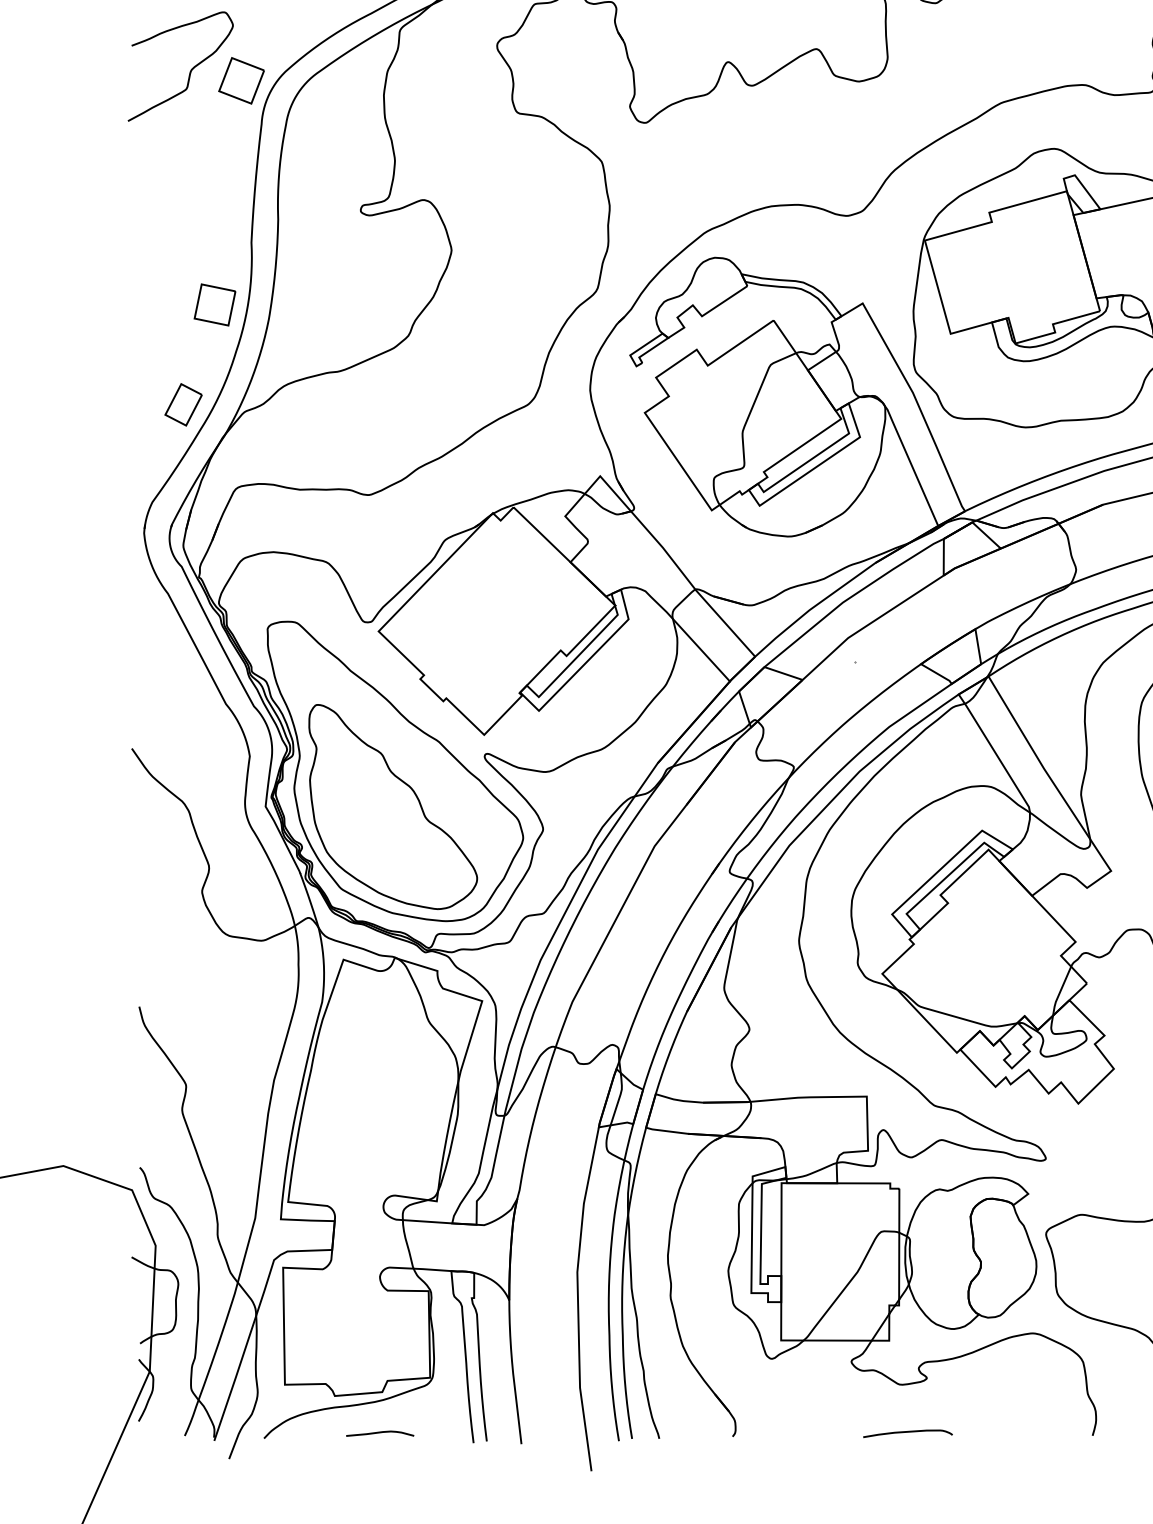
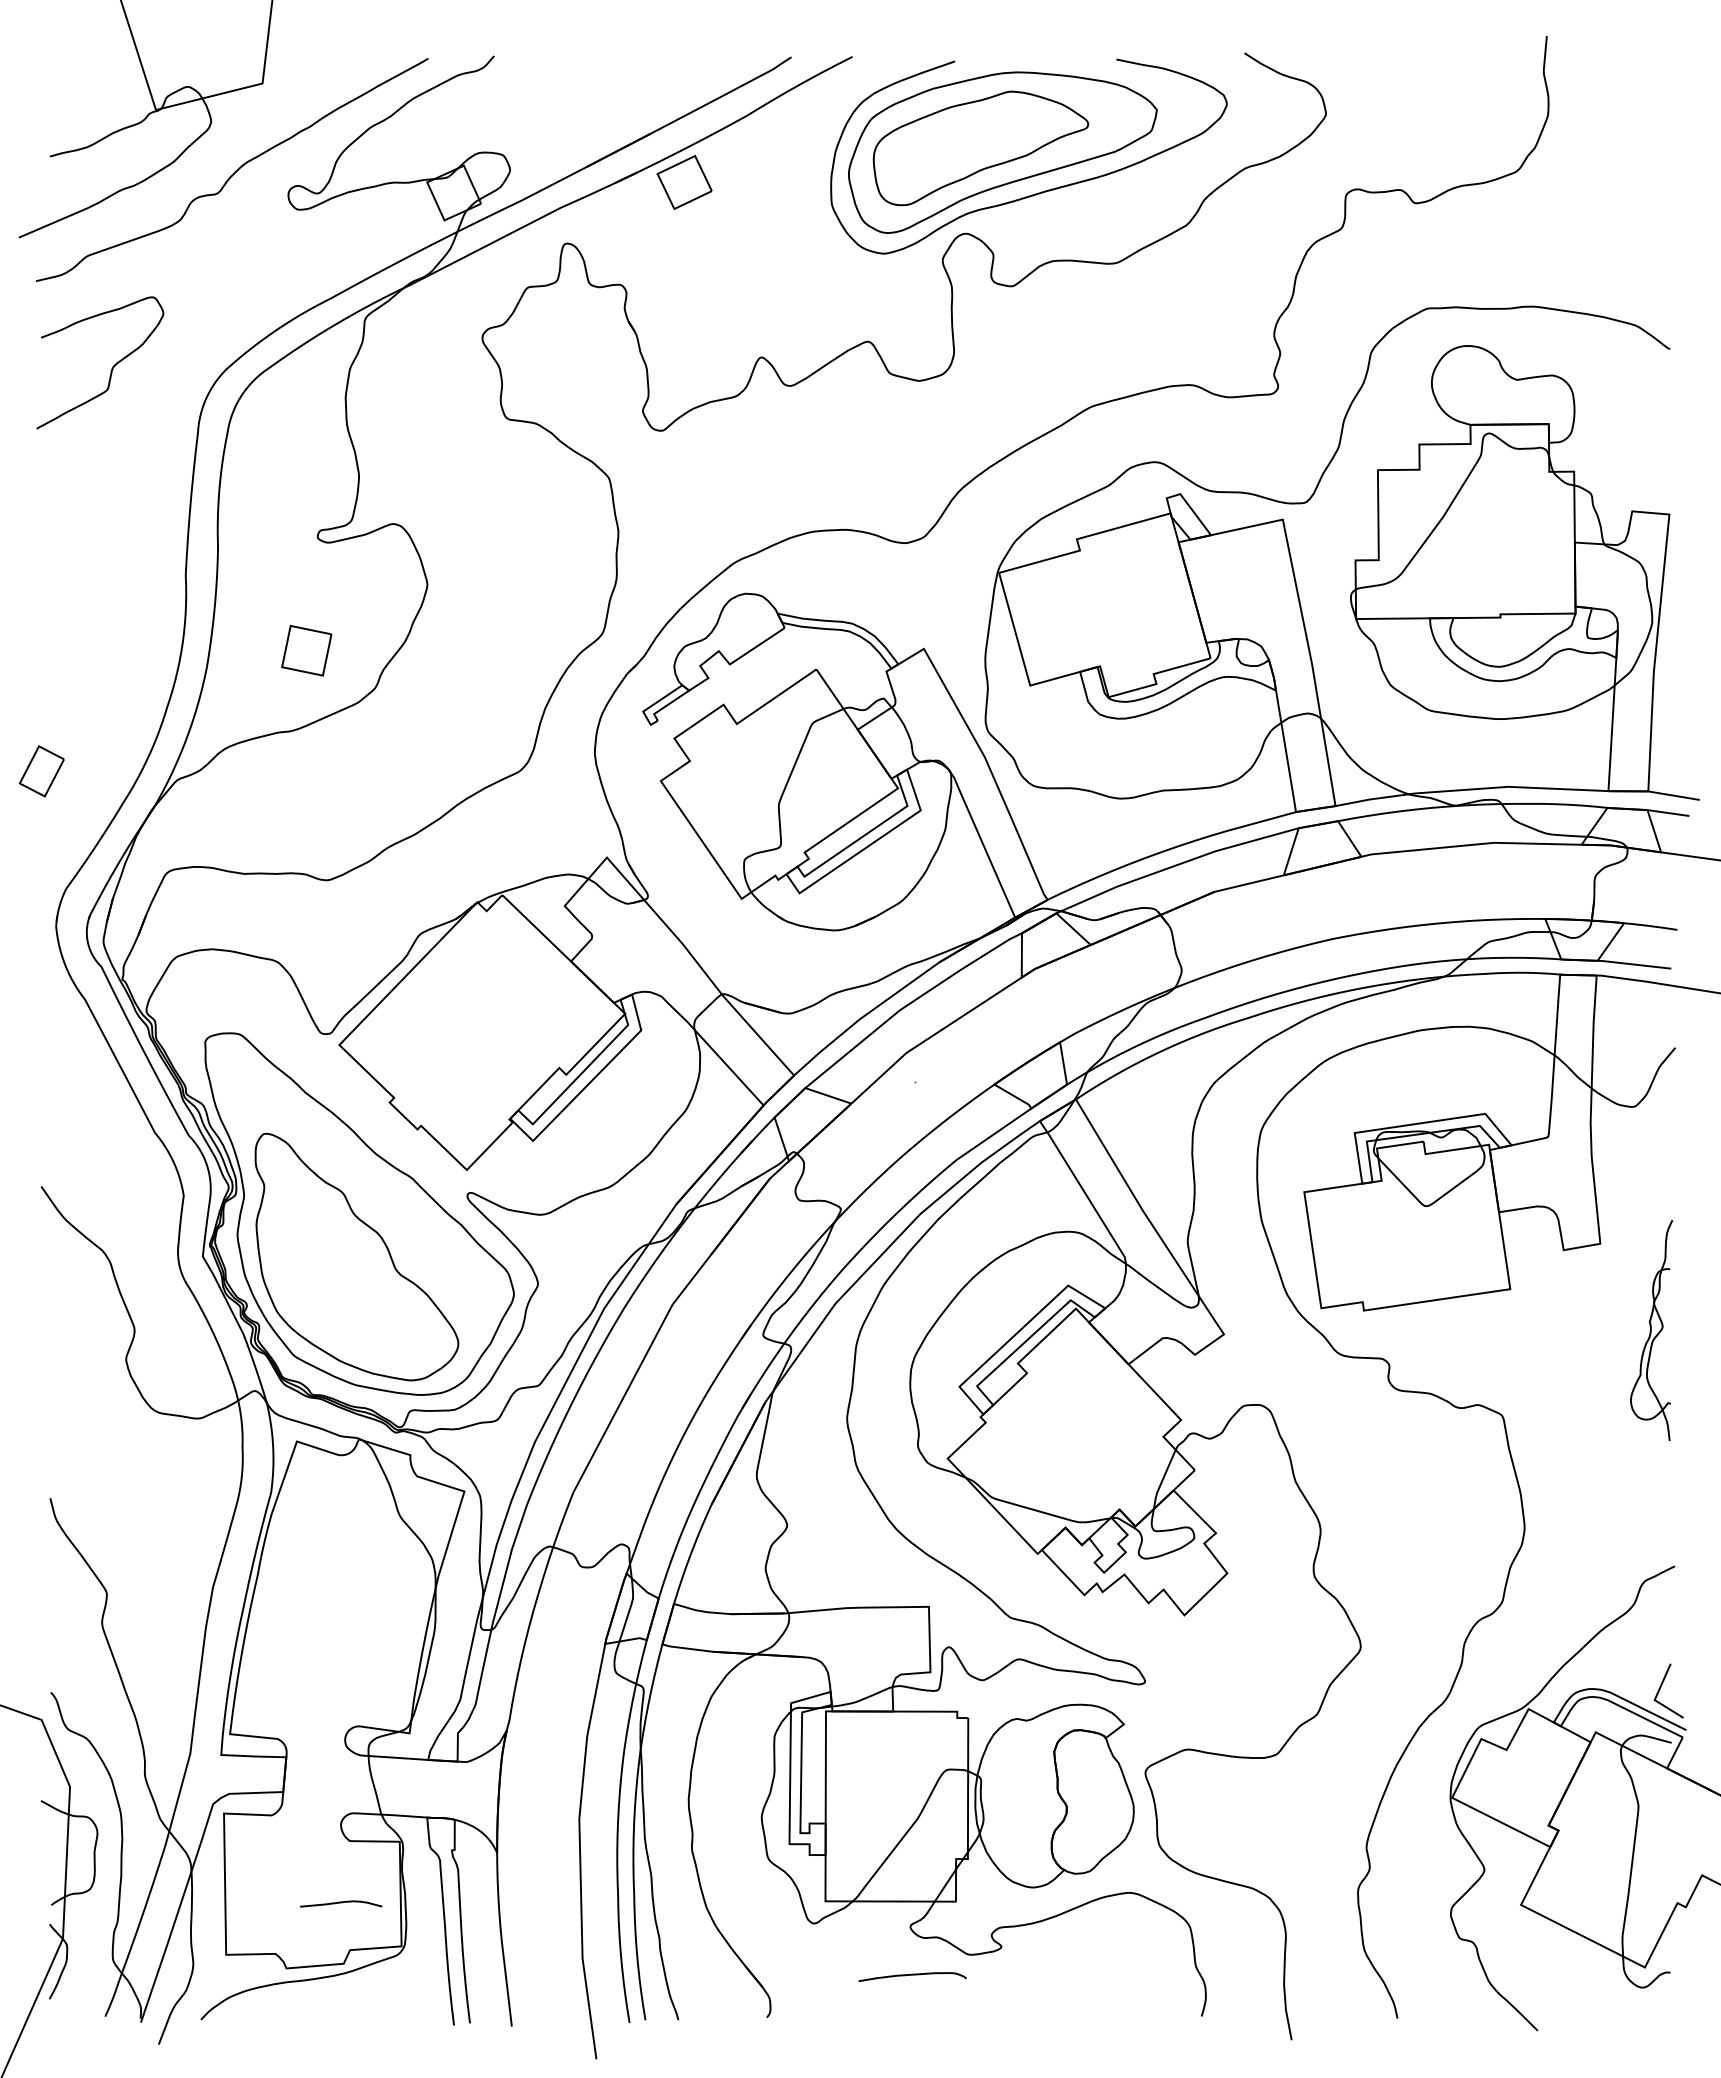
part: (241, 80) -> (173, 379), removed
part: (214, 304) -> (306, 650), moved
part: (183, 404) -> (41, 771), moved
curve: (907, 1432) -> (912, 1975), moved
curve: (380, 1433) -> (341, 1903), moved

